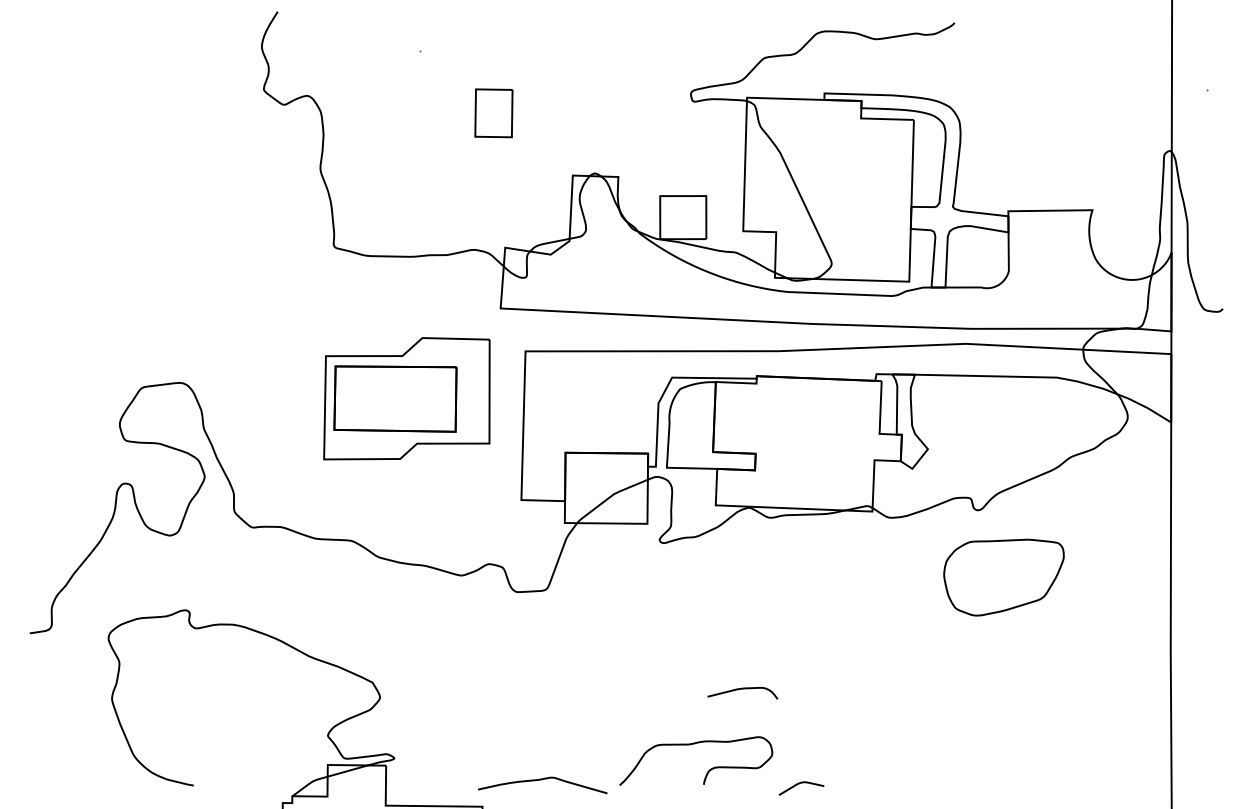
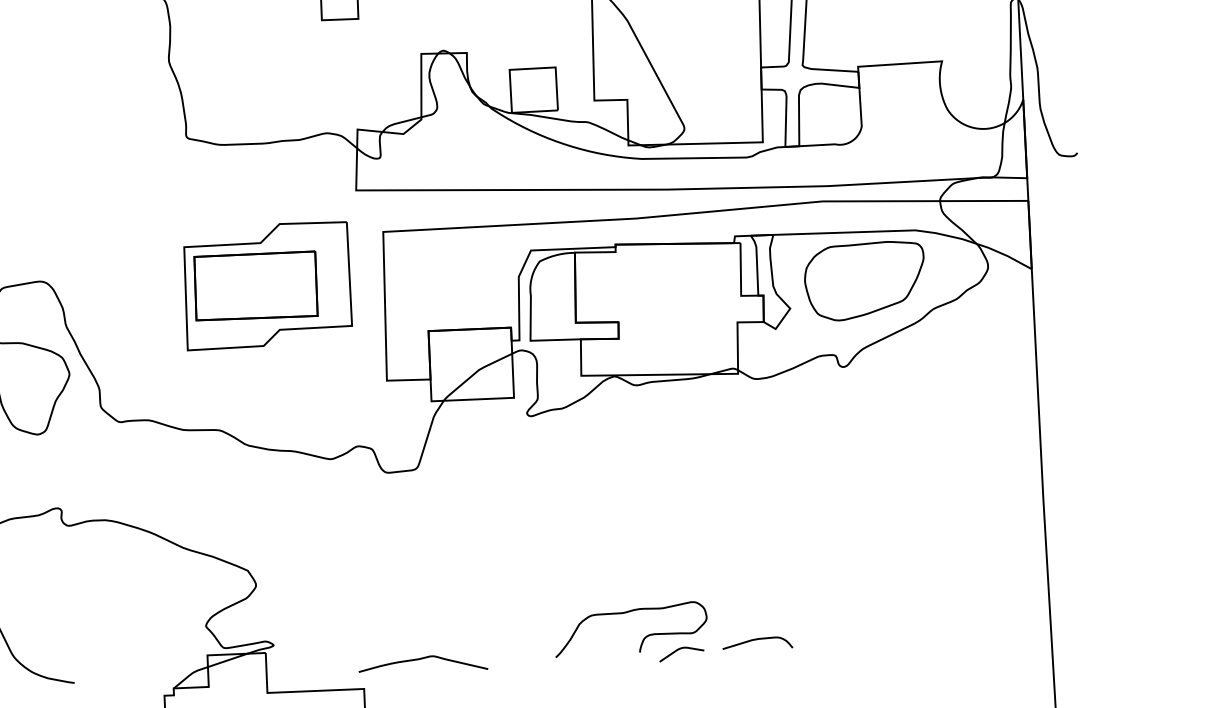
part: (1003, 577) -> (864, 280), moved
curve: (742, 689) -> (757, 640), moved
curve: (707, 771) -> (642, 639), moved

